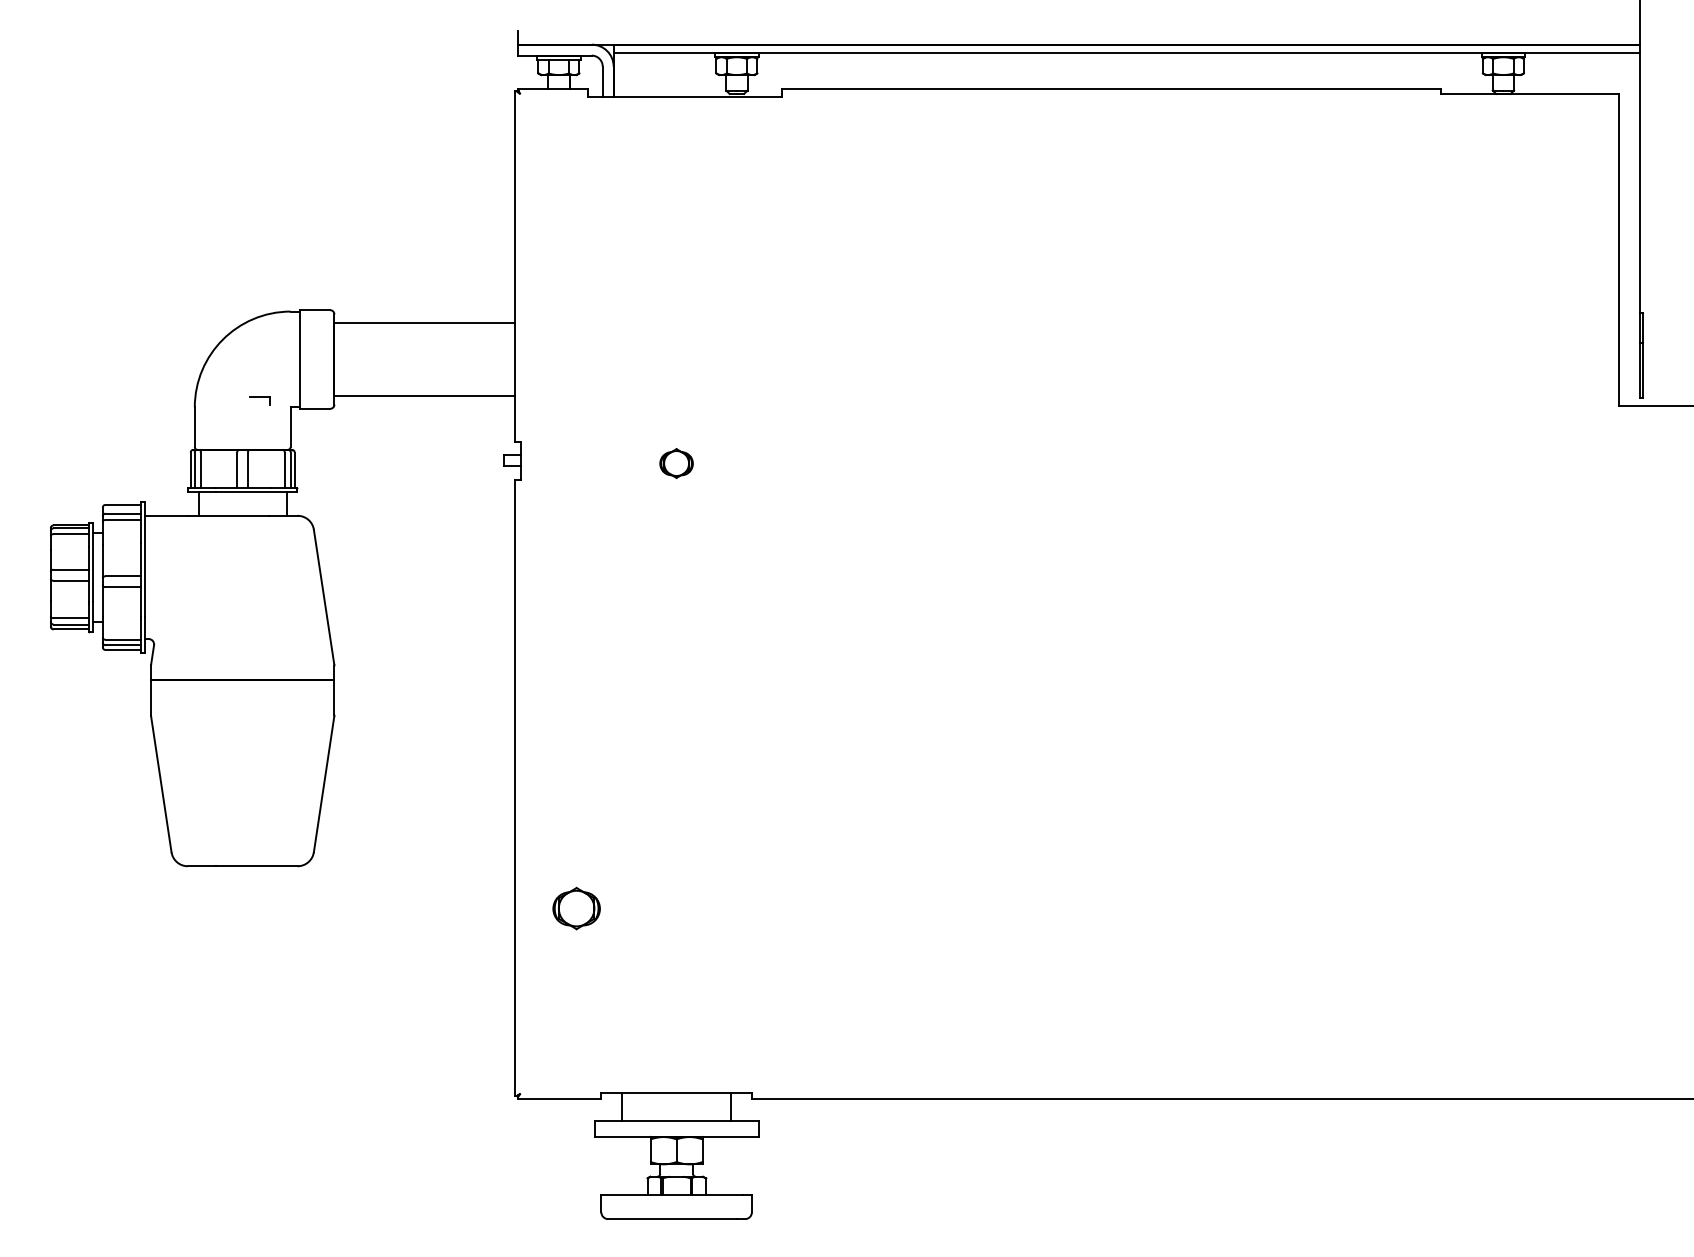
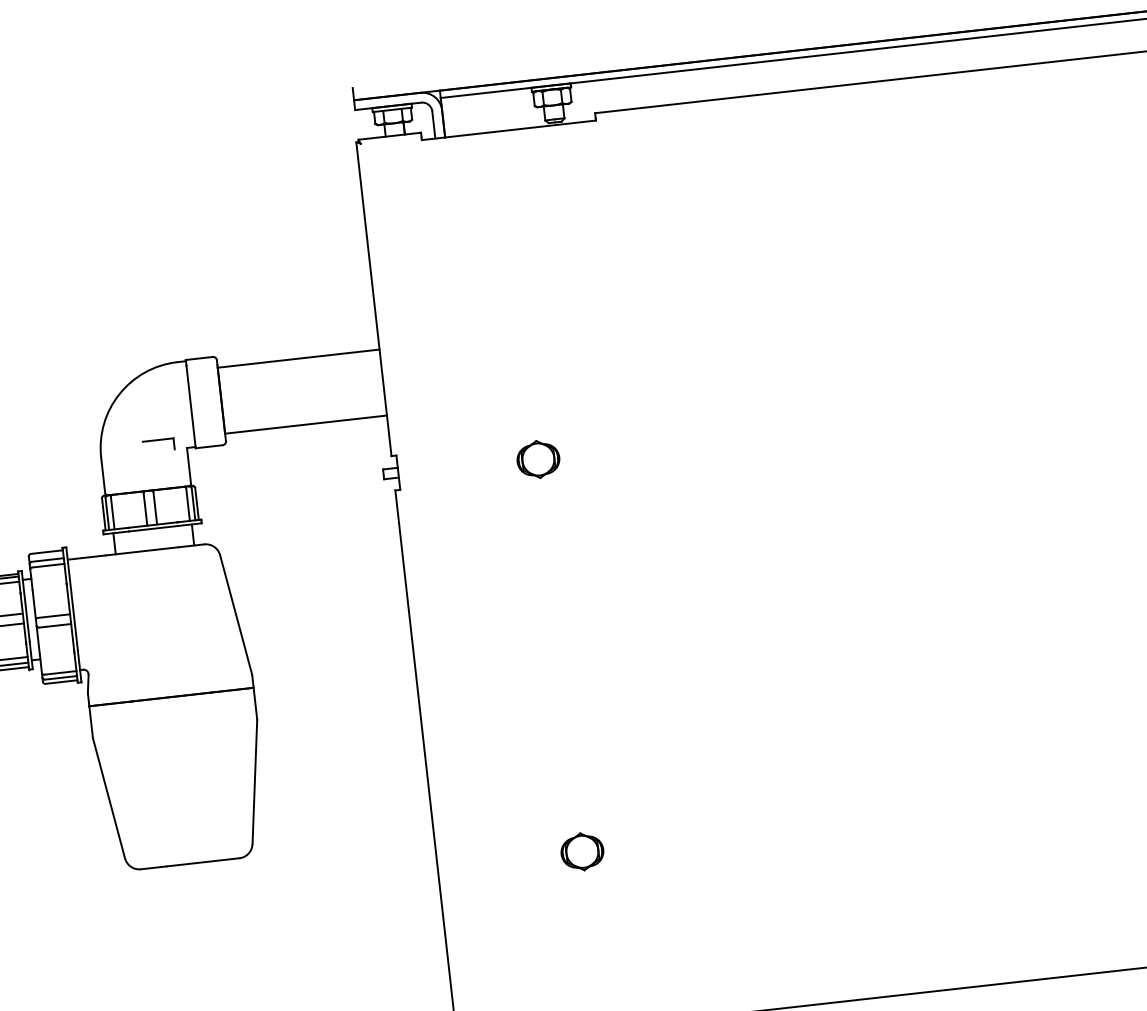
part: (259, 400) -> (158, 444), size x1.67
part: (676, 463) -> (538, 459), size x1.43
part: (576, 908) -> (582, 851), moved

